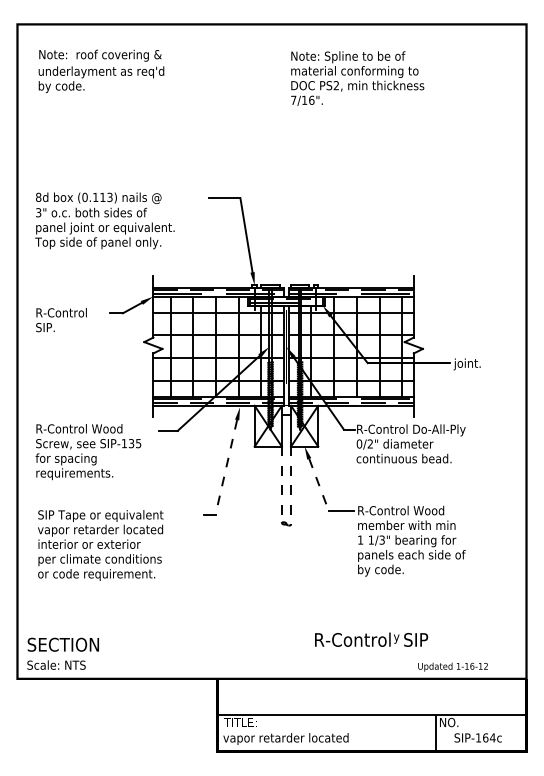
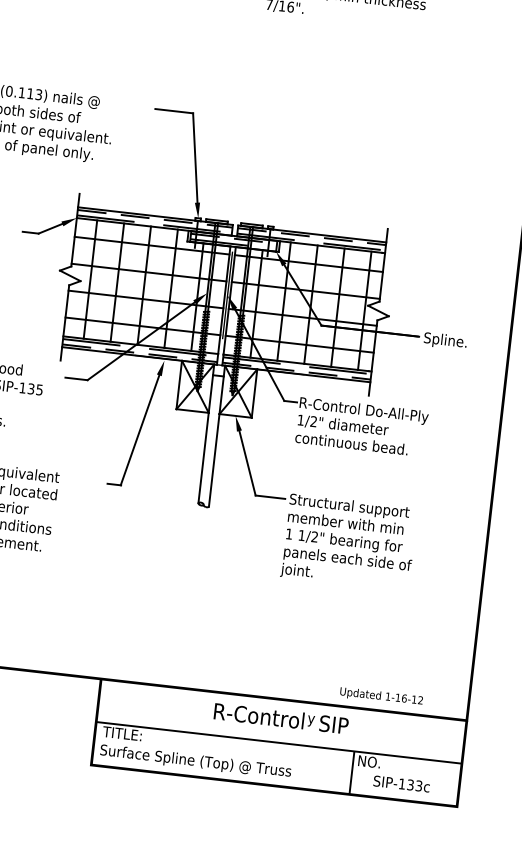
text: (471, 364) -> (444, 341), joint. -> Spline.
text: (359, 443) -> (300, 419), 0/2" -> 1/2"
line: (226, 467) -> (140, 430), dashed -> solid
line: (281, 485) -> (203, 458), dashed -> solid
line: (319, 485) -> (247, 463), dashed -> solid
line: (291, 486) -> (214, 461), dashed -> solid
text: (407, 511) -> (348, 506), R-Control Wood -> Structural support
text: (381, 540) -> (313, 537), 1/3" -> 1/2"
text: (380, 570) -> (308, 572), by code. -> joint.
text: (371, 639) -> (281, 718), moved
text: (489, 737) -> (415, 785), SIP-164c -> SIP-133c
text: (303, 738) -> (194, 761), vapor retarder located -> Surface Spline (Top) @ Truss

